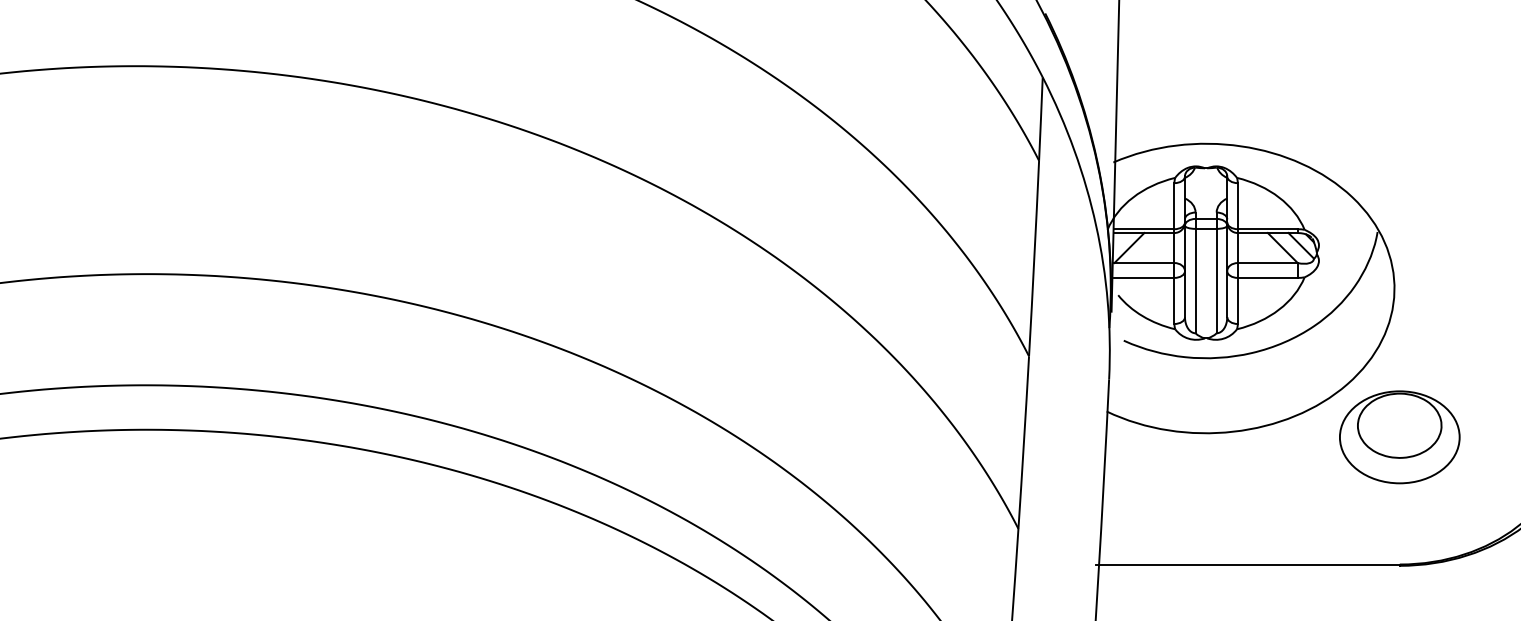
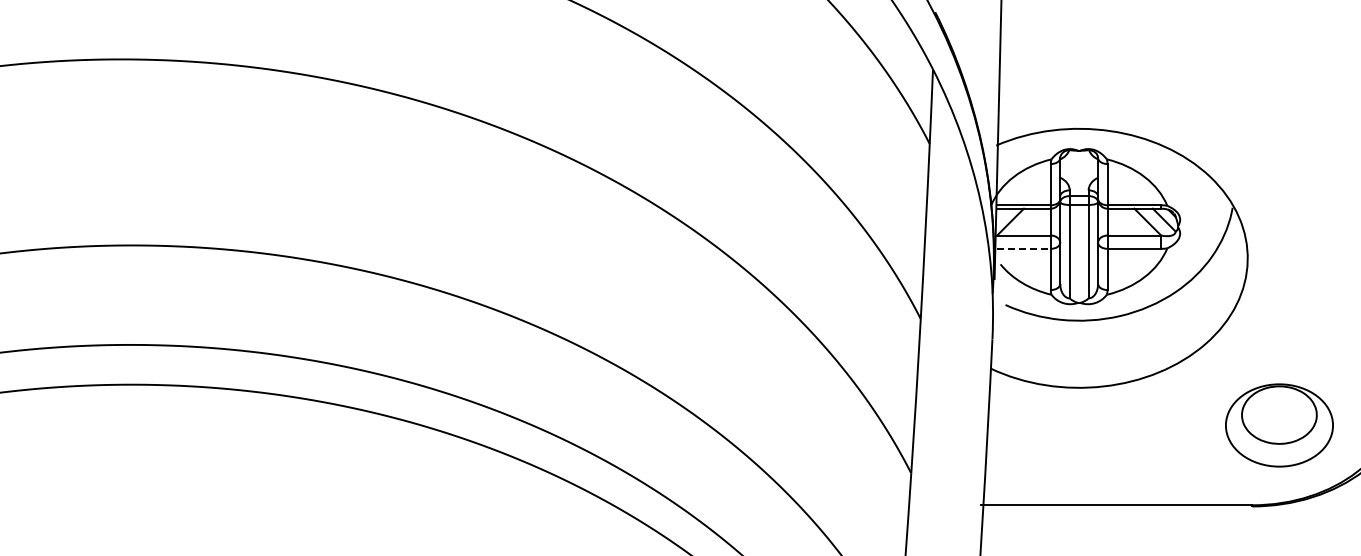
line: (1144, 277) -> (1024, 248), solid -> dashed
part: (1399, 437) -> (1279, 425), moved

